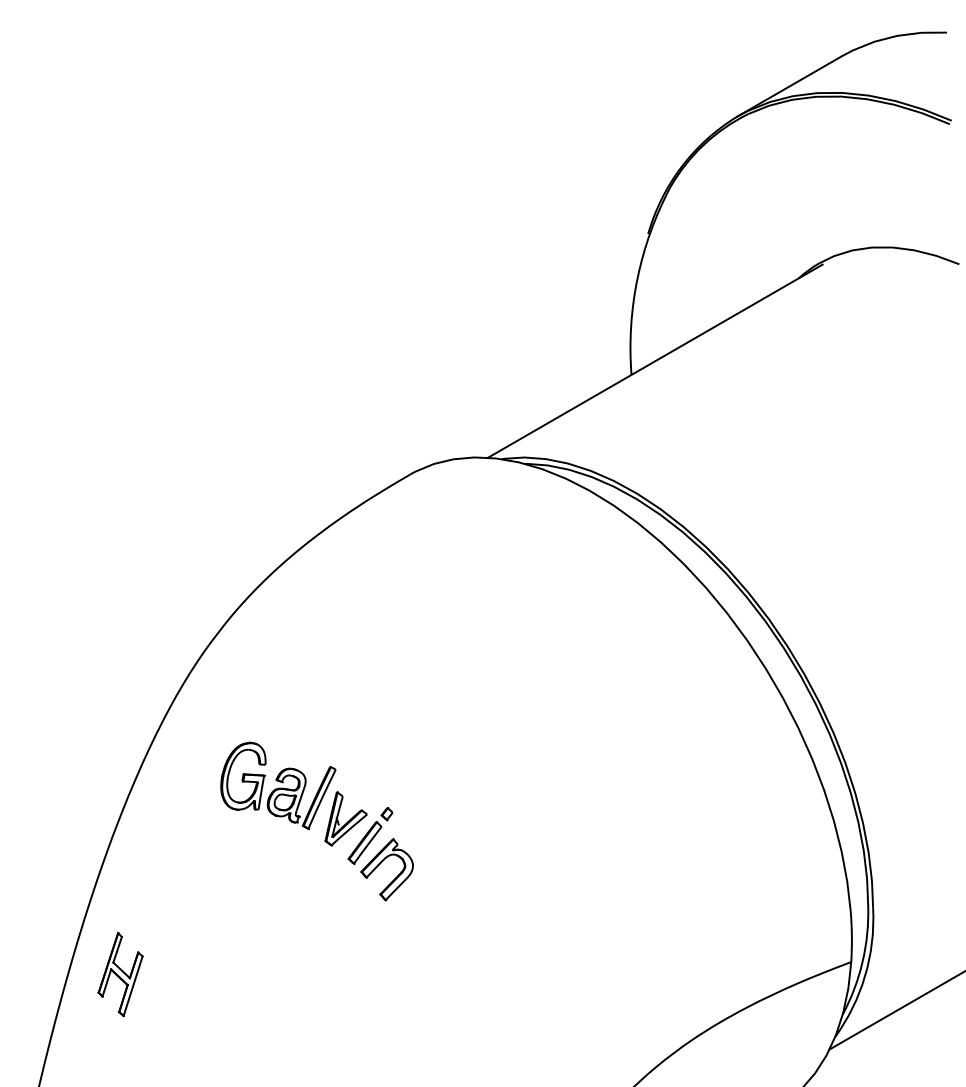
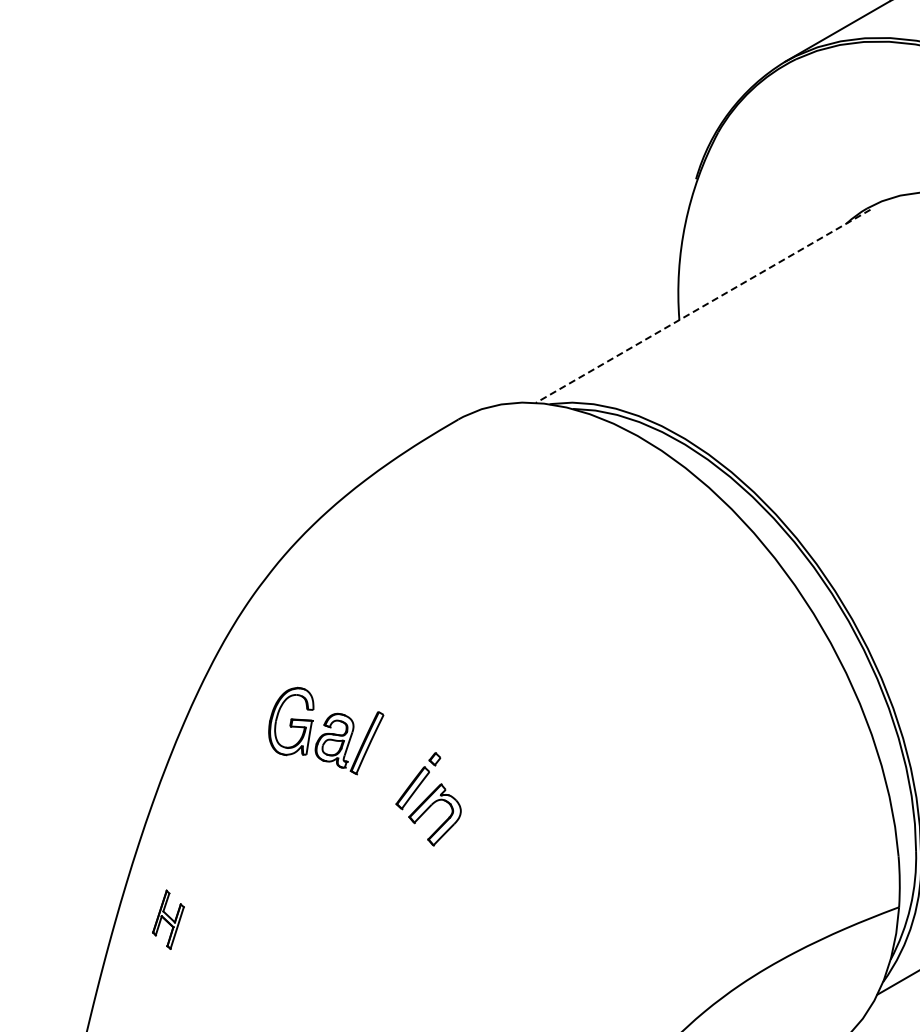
line: (654, 361) -> (702, 306), solid -> dashed
part: (345, 818) -> (393, 763), removed
part: (120, 974) -> (168, 919), size x0.7

